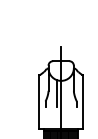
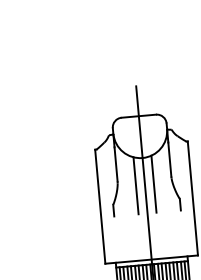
line: (65, 93) -> (154, 183), added

